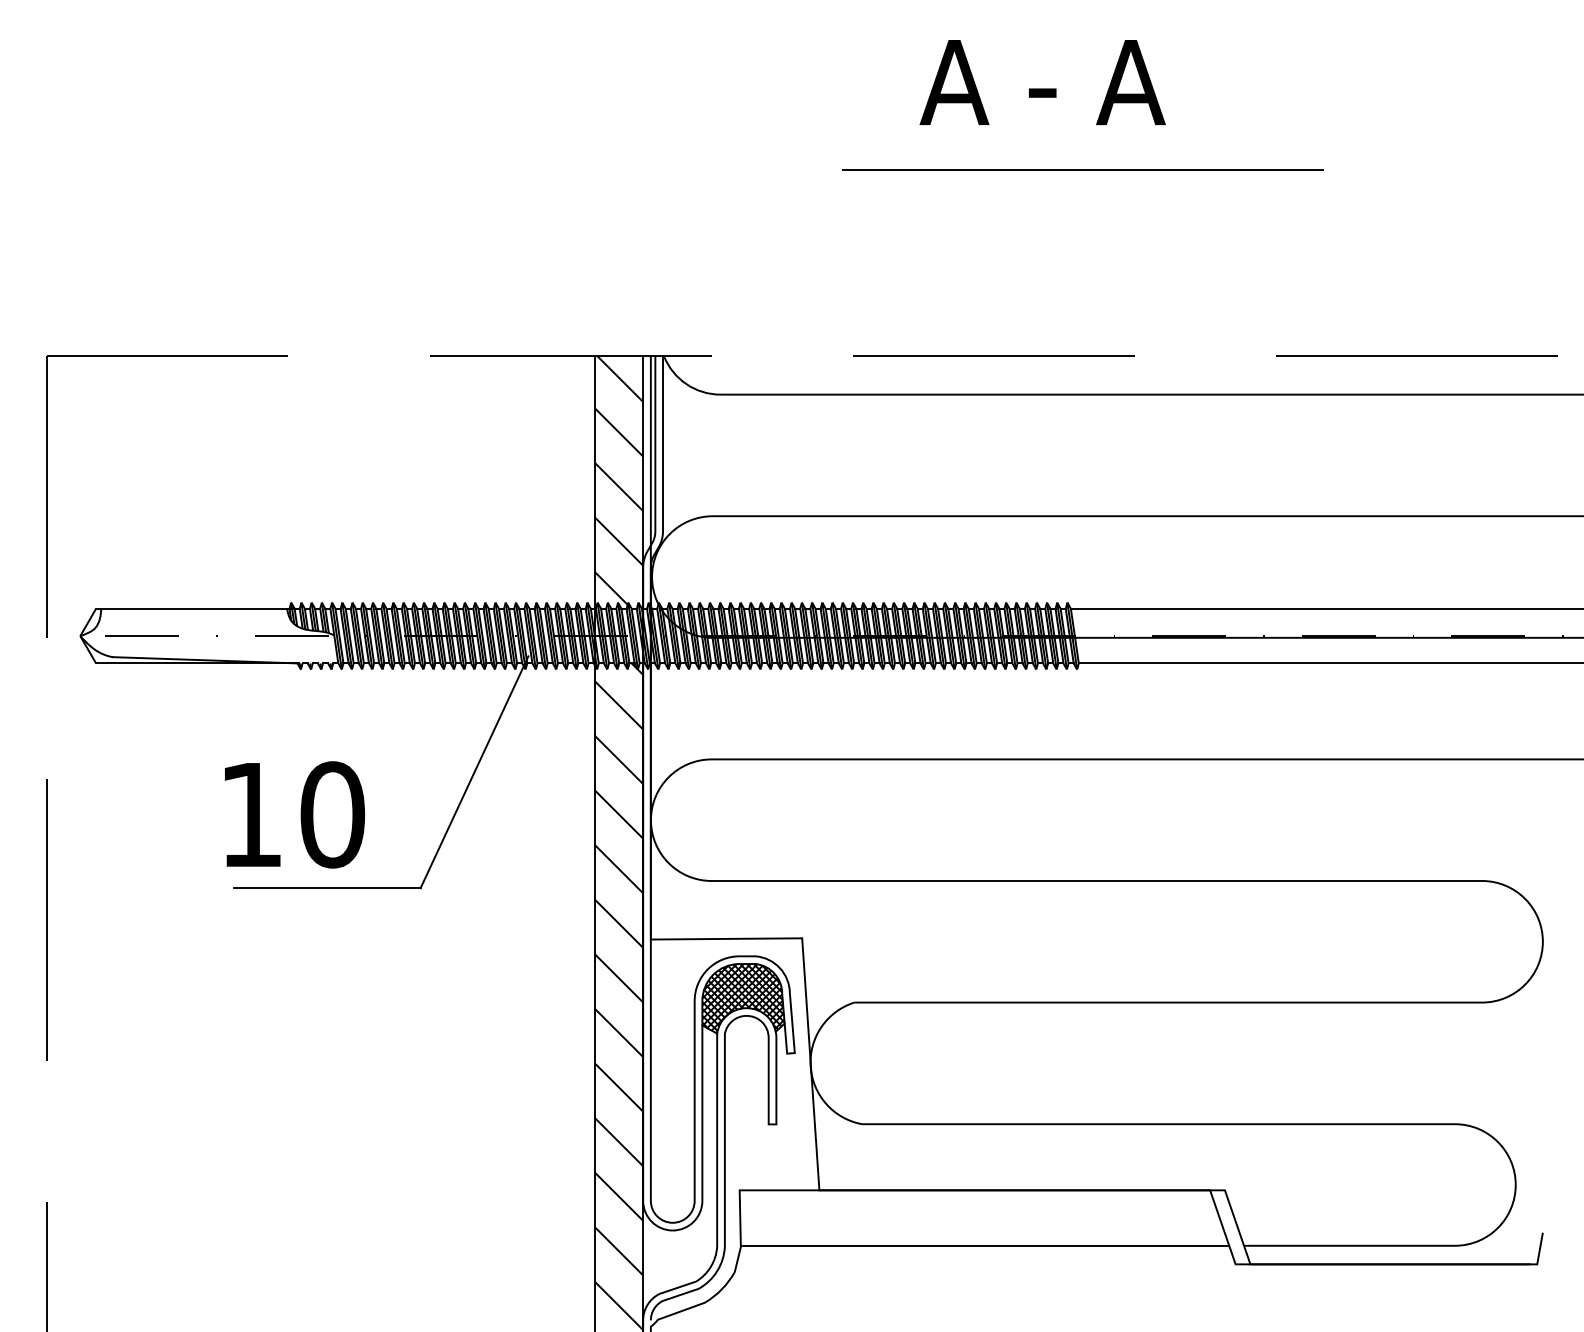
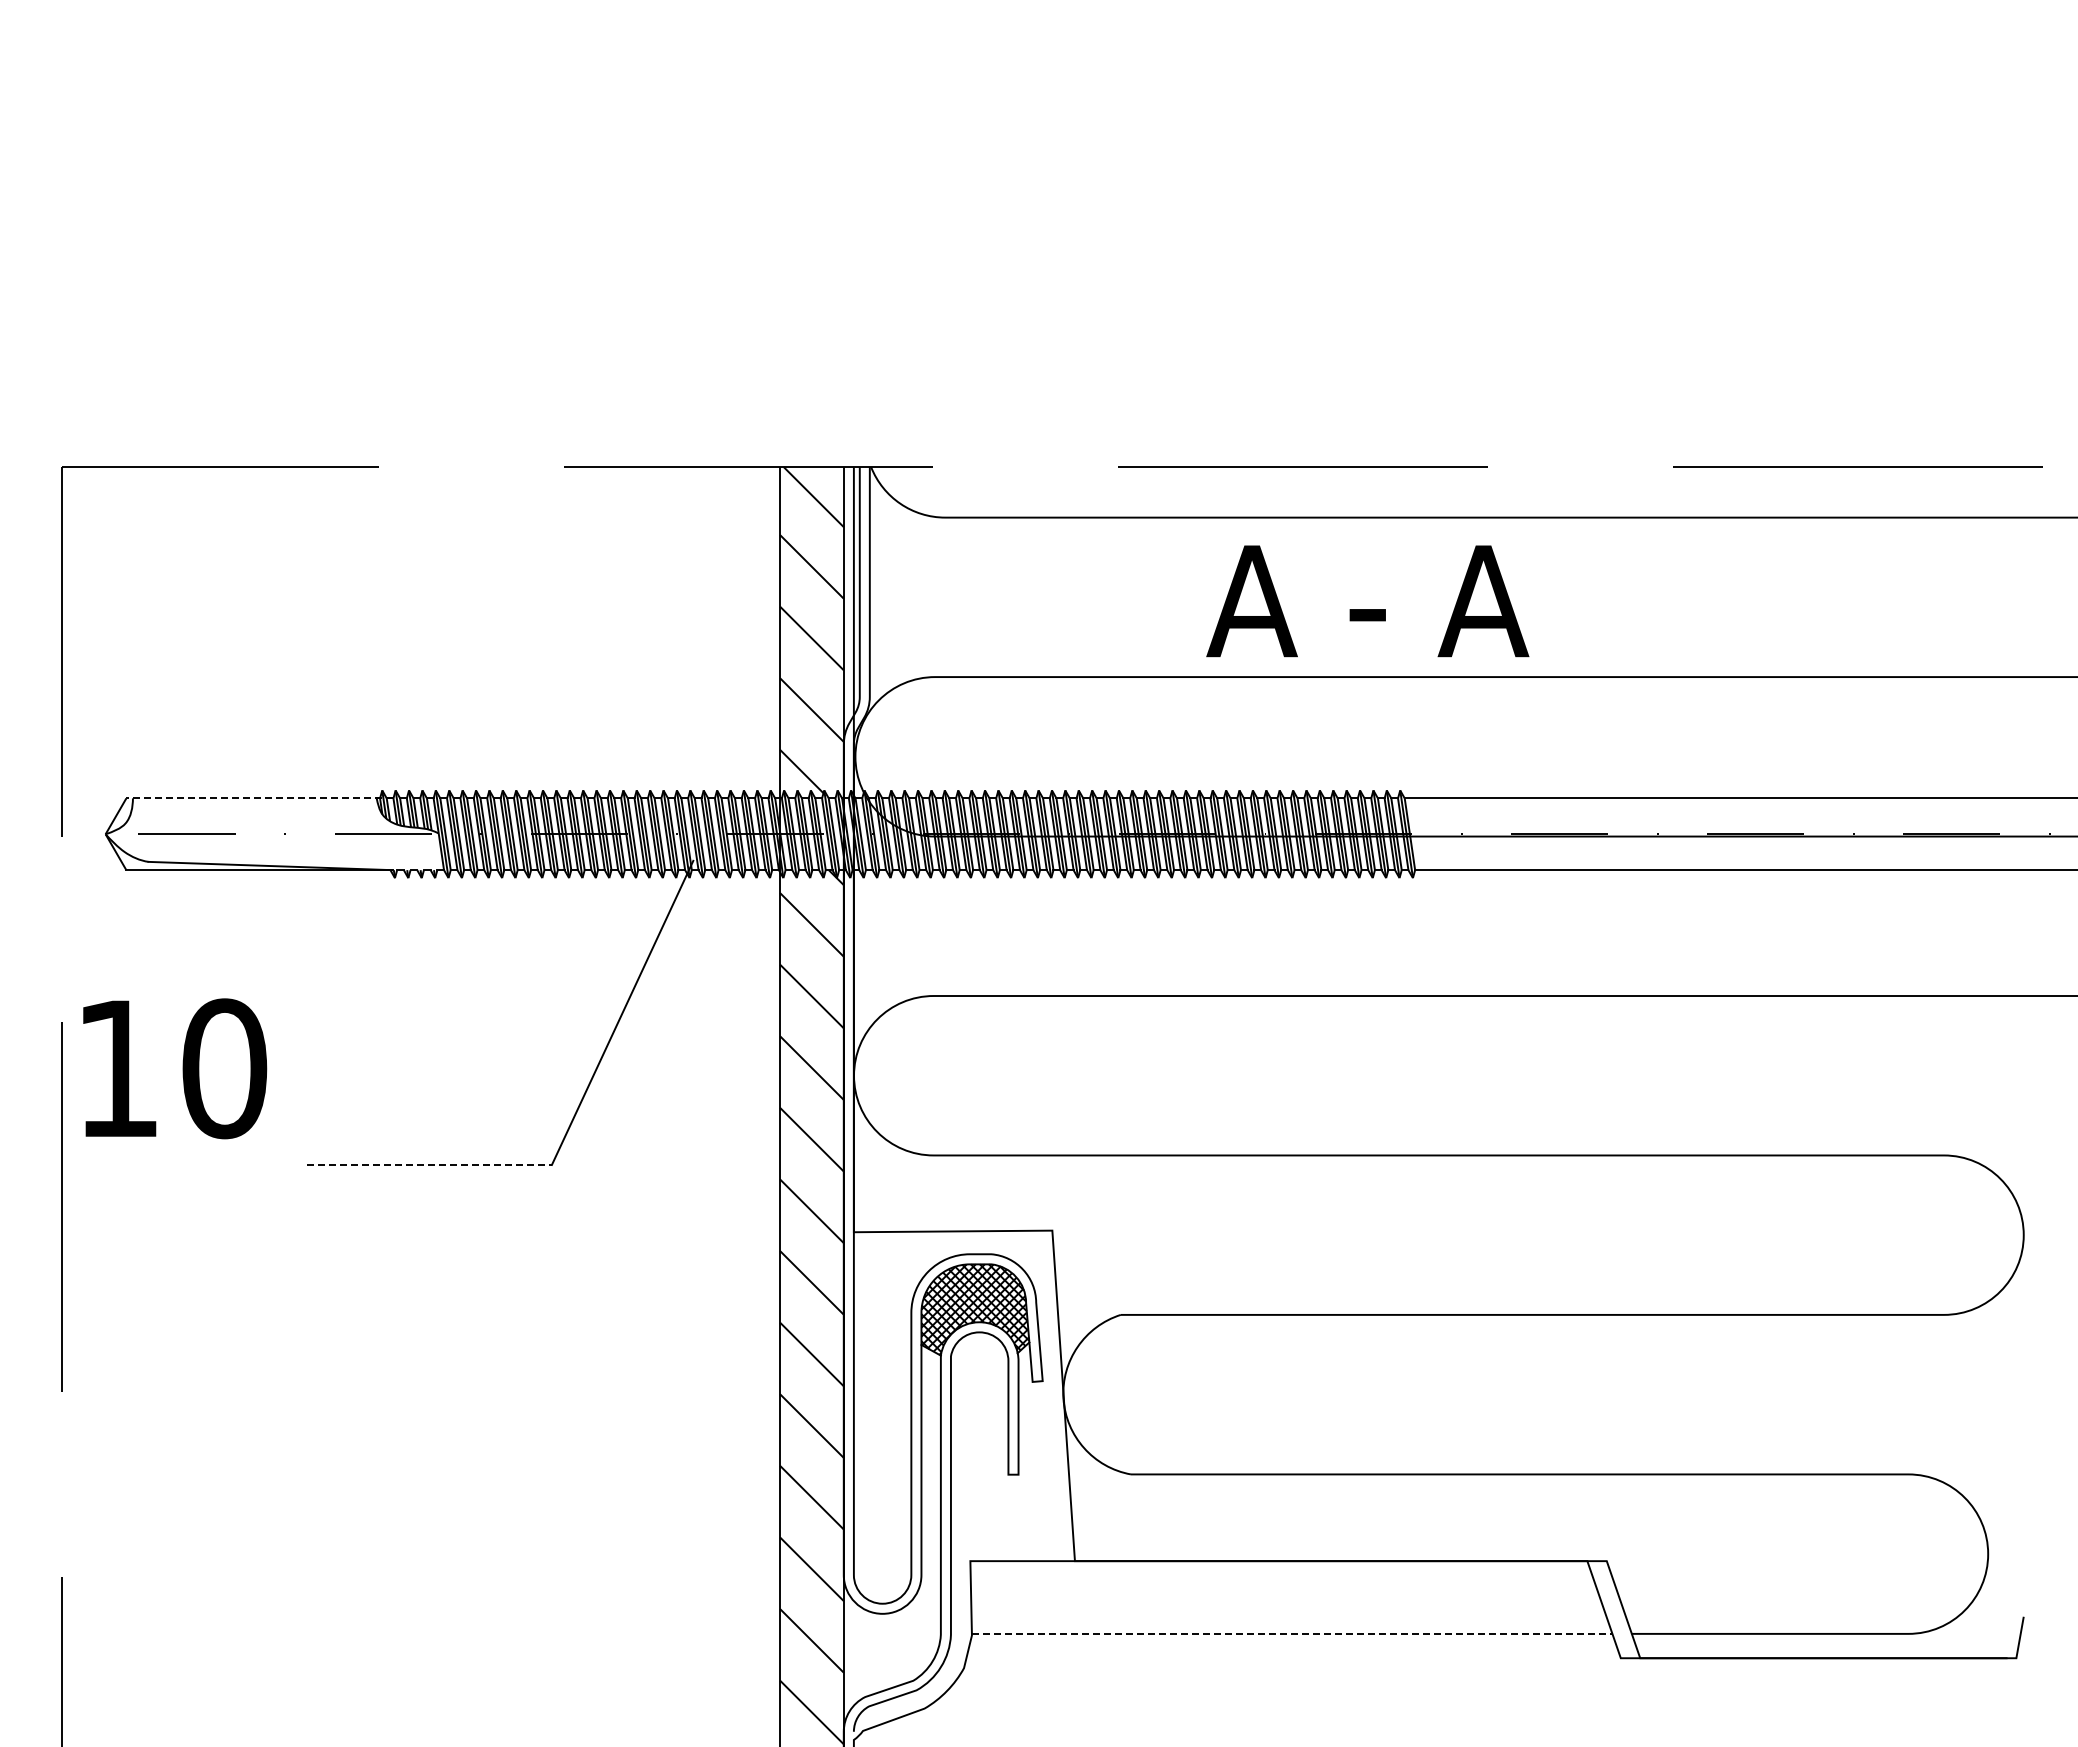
text: (1042, 82) -> (1367, 601), moved
line: (1082, 169) -> (1420, 222), removed
line: (197, 608) -> (259, 798), solid -> dashed
text: (295, 814) -> (175, 1068), moved
line: (328, 887) -> (430, 1164), solid -> dashed
line: (985, 1245) -> (1292, 1633), solid -> dashed

